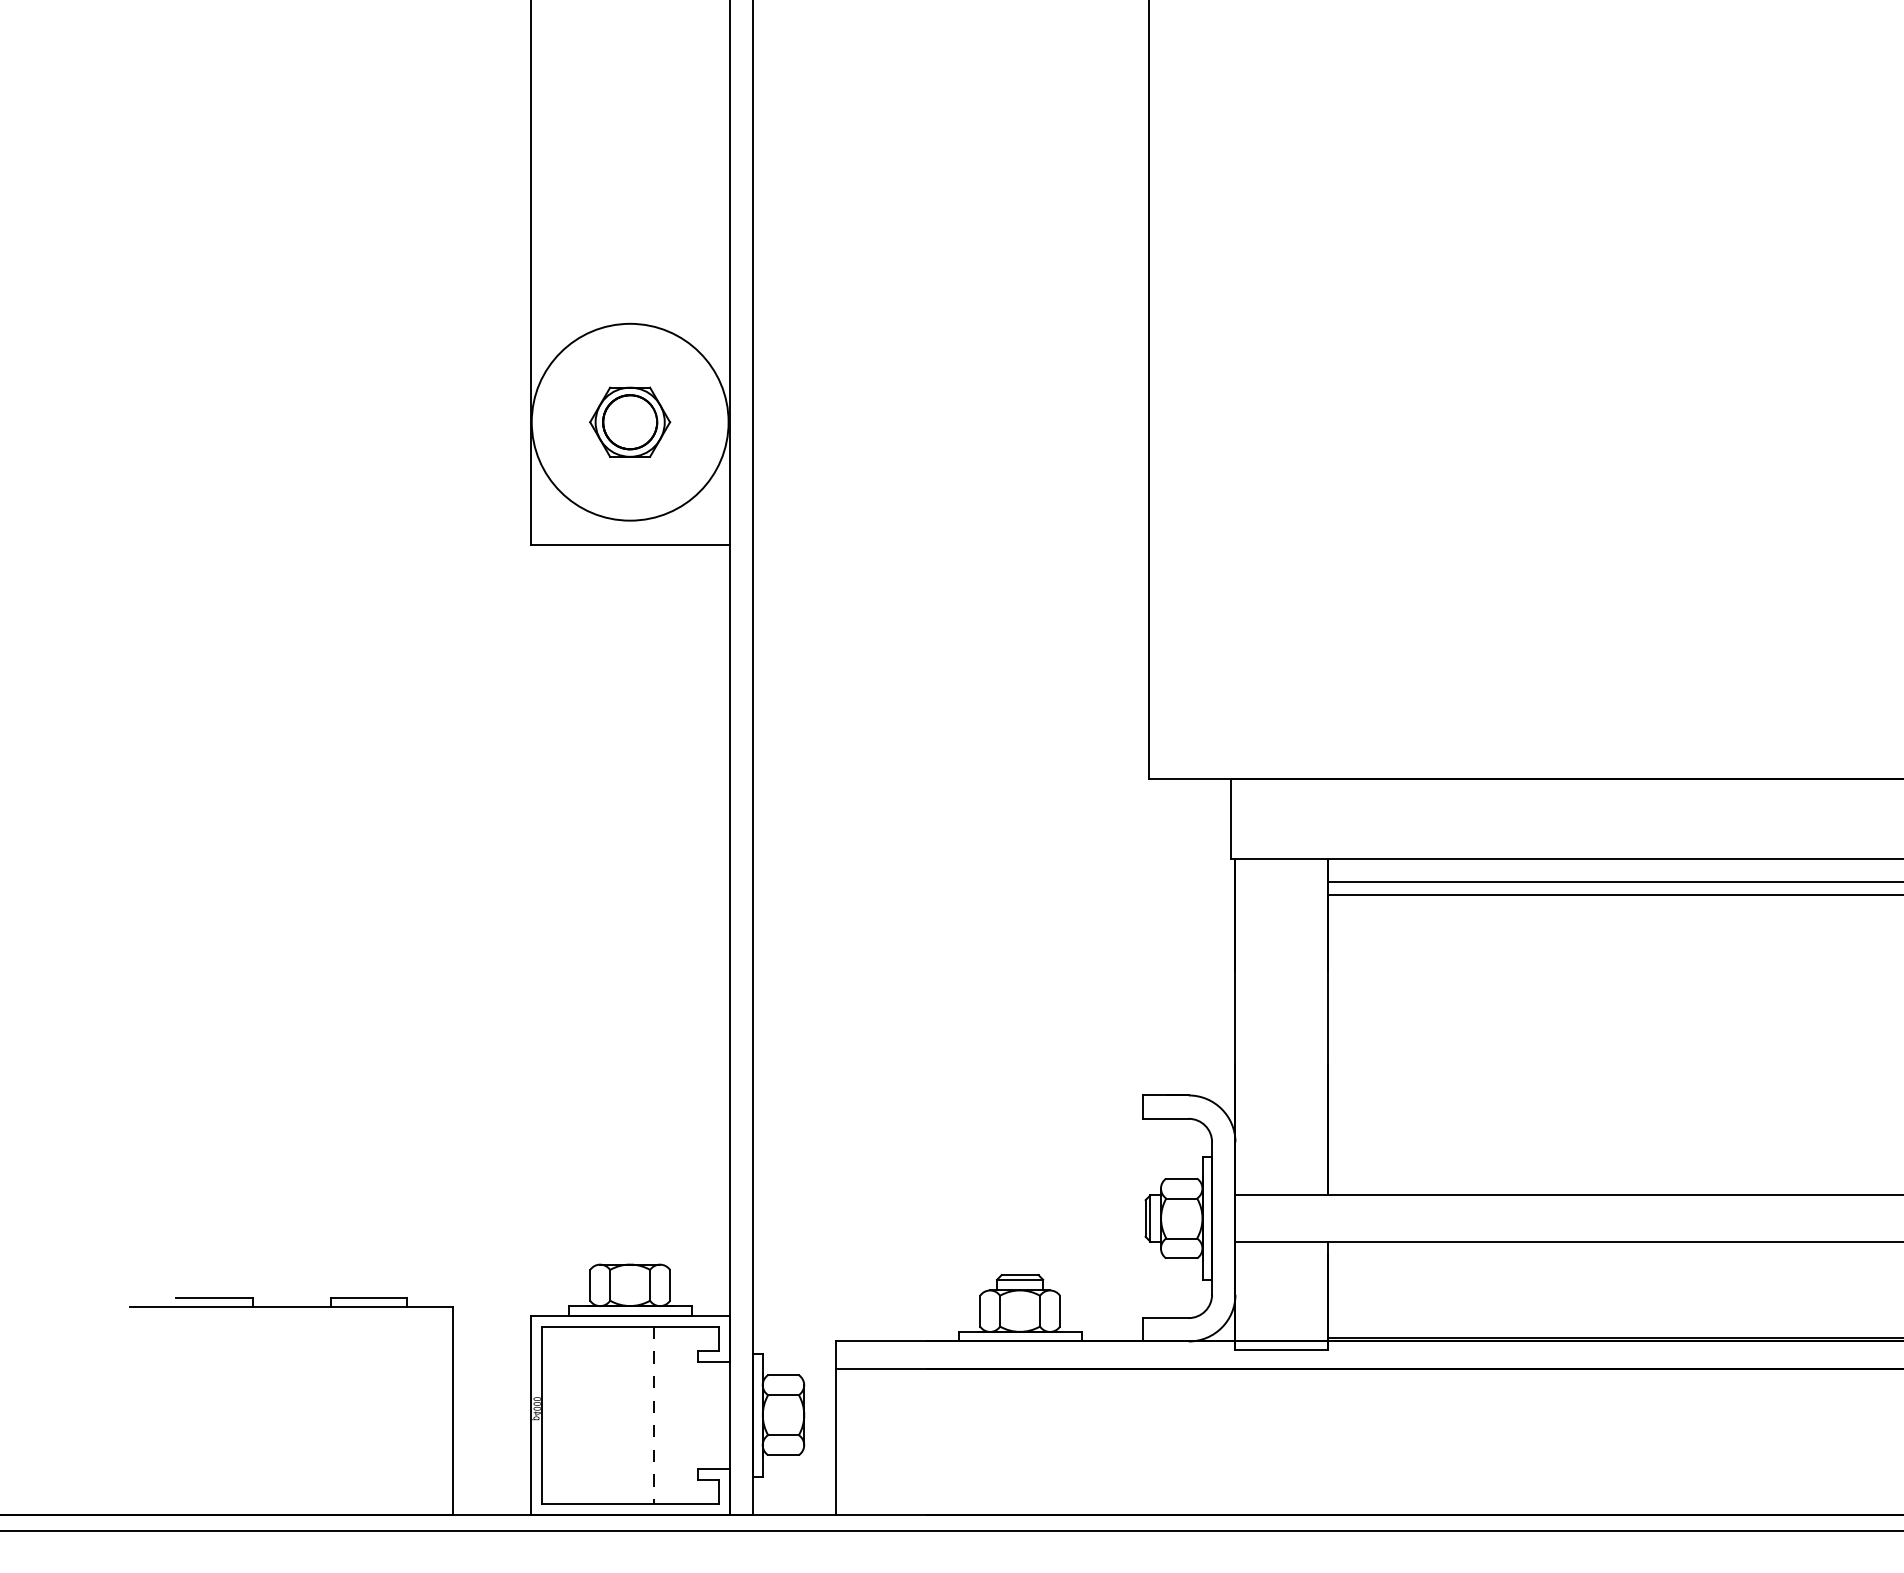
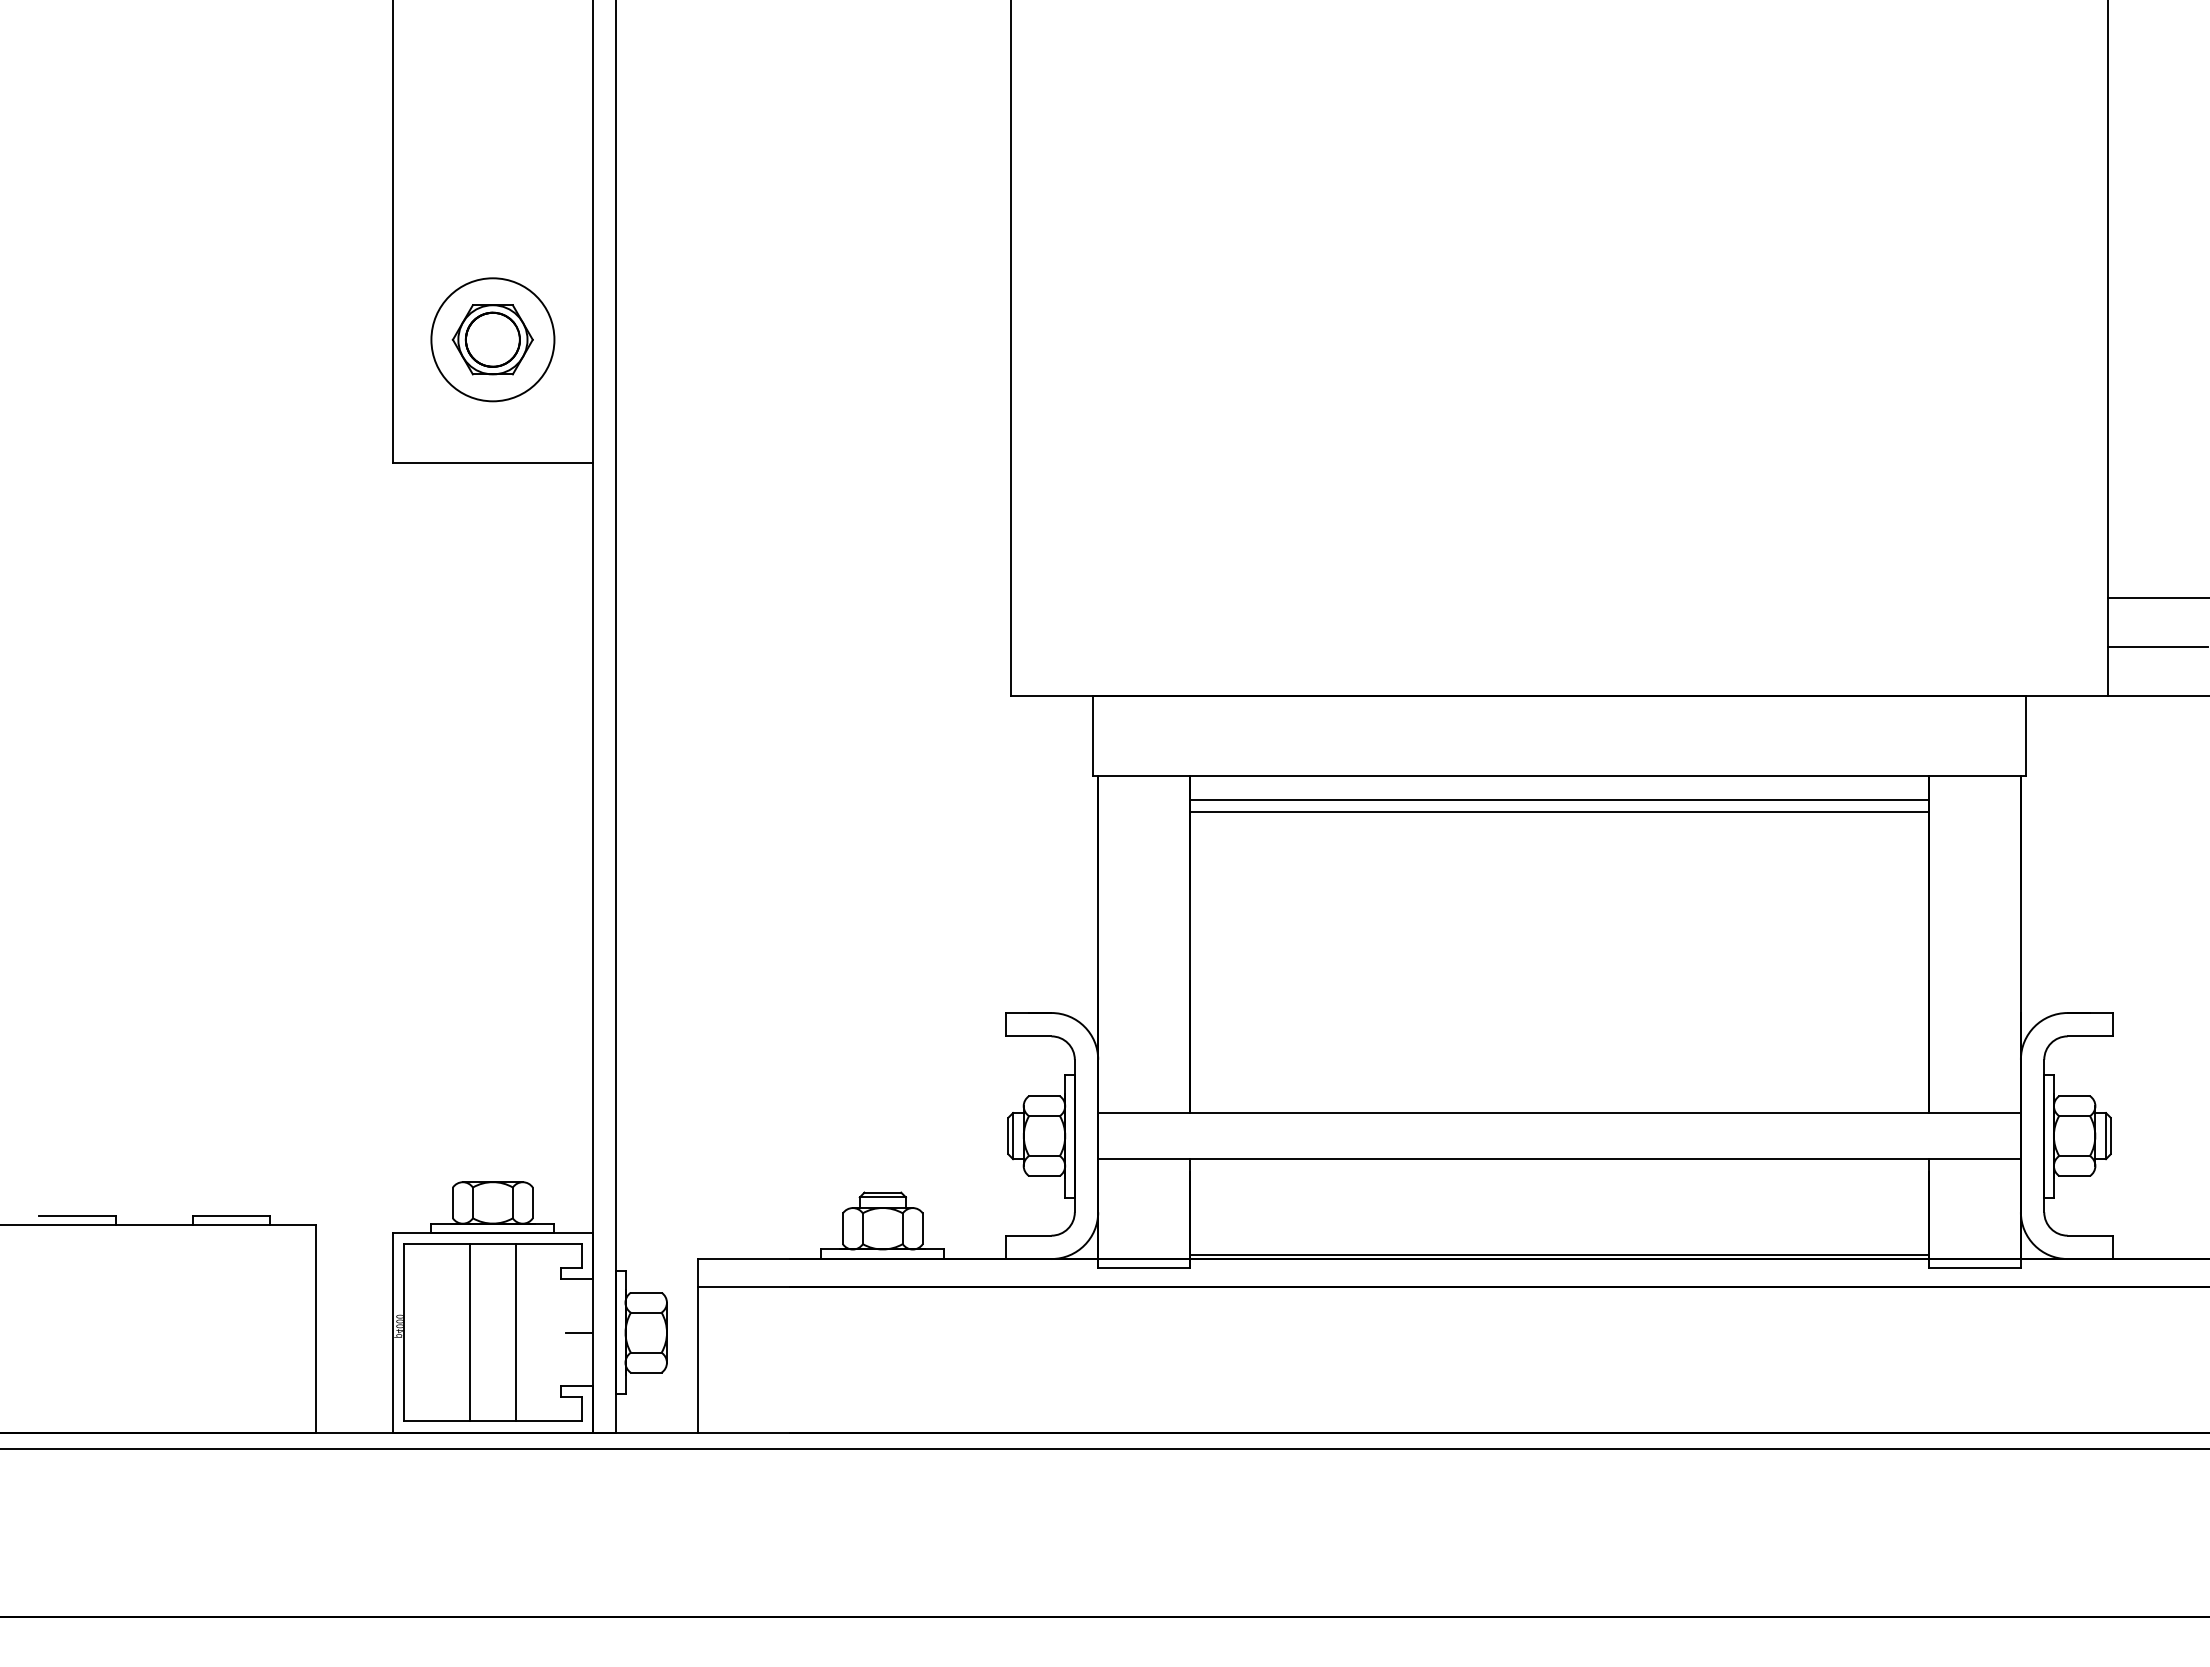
circle: (629, 421) -> (492, 339), size x0.62
line: (606, 1414) -> (469, 1332), added
line: (653, 1414) -> (516, 1332), dashed -> solid
line: (716, 1414) -> (579, 1332), added

